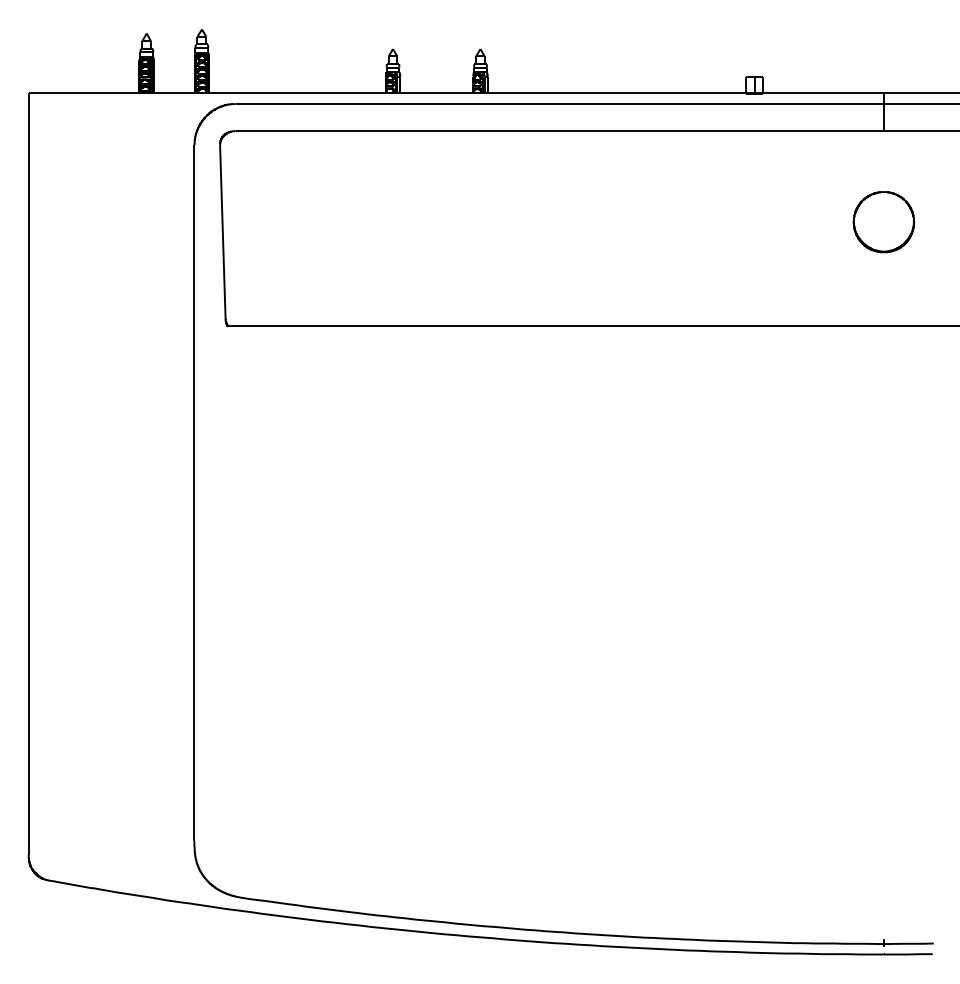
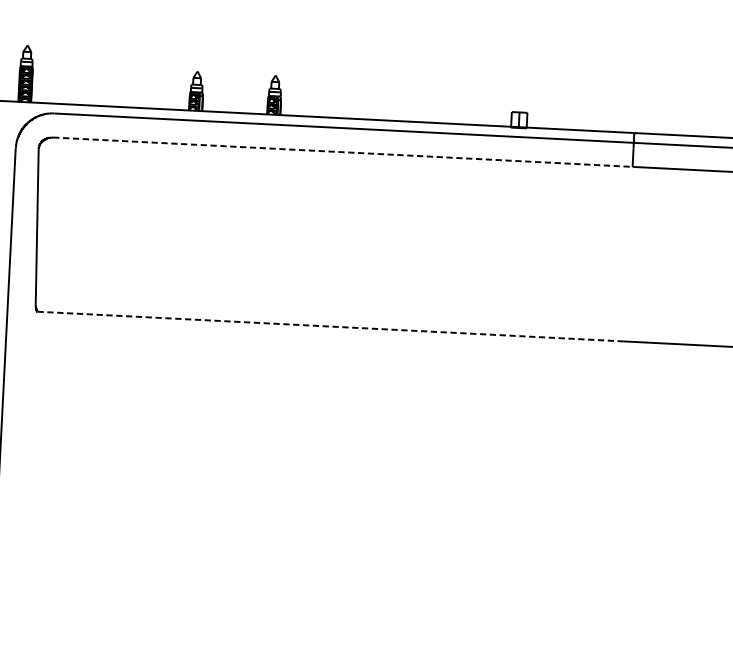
line: (560, 130) -> (343, 151), solid -> dashed
part: (883, 222) -> (628, 248), removed
line: (555, 326) -> (330, 326), solid -> dashed

